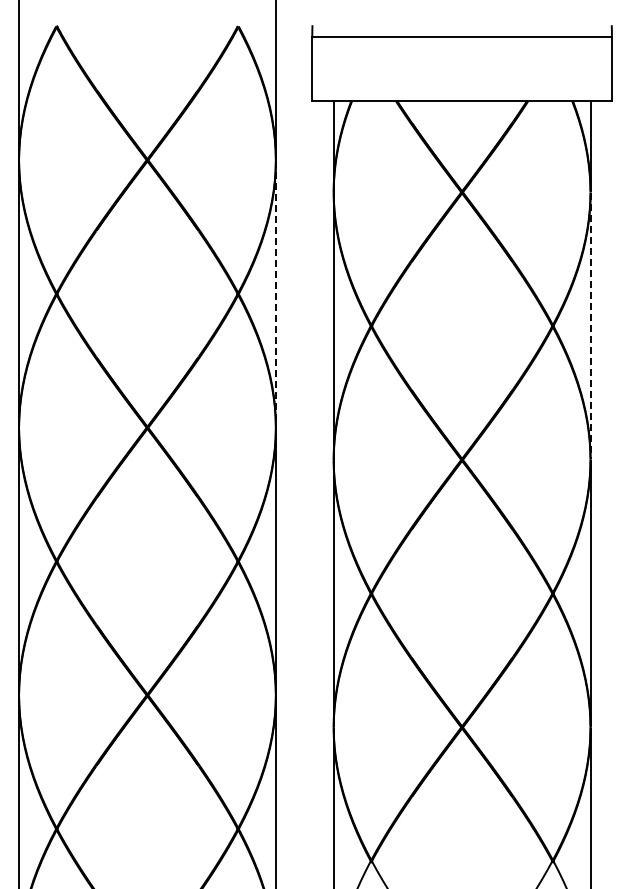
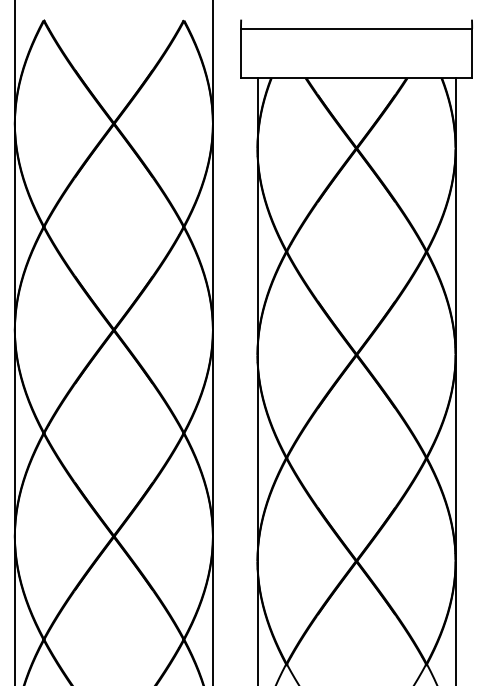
line: (275, 294) -> (212, 227), dashed -> solid
line: (590, 326) -> (455, 251), dashed -> solid

